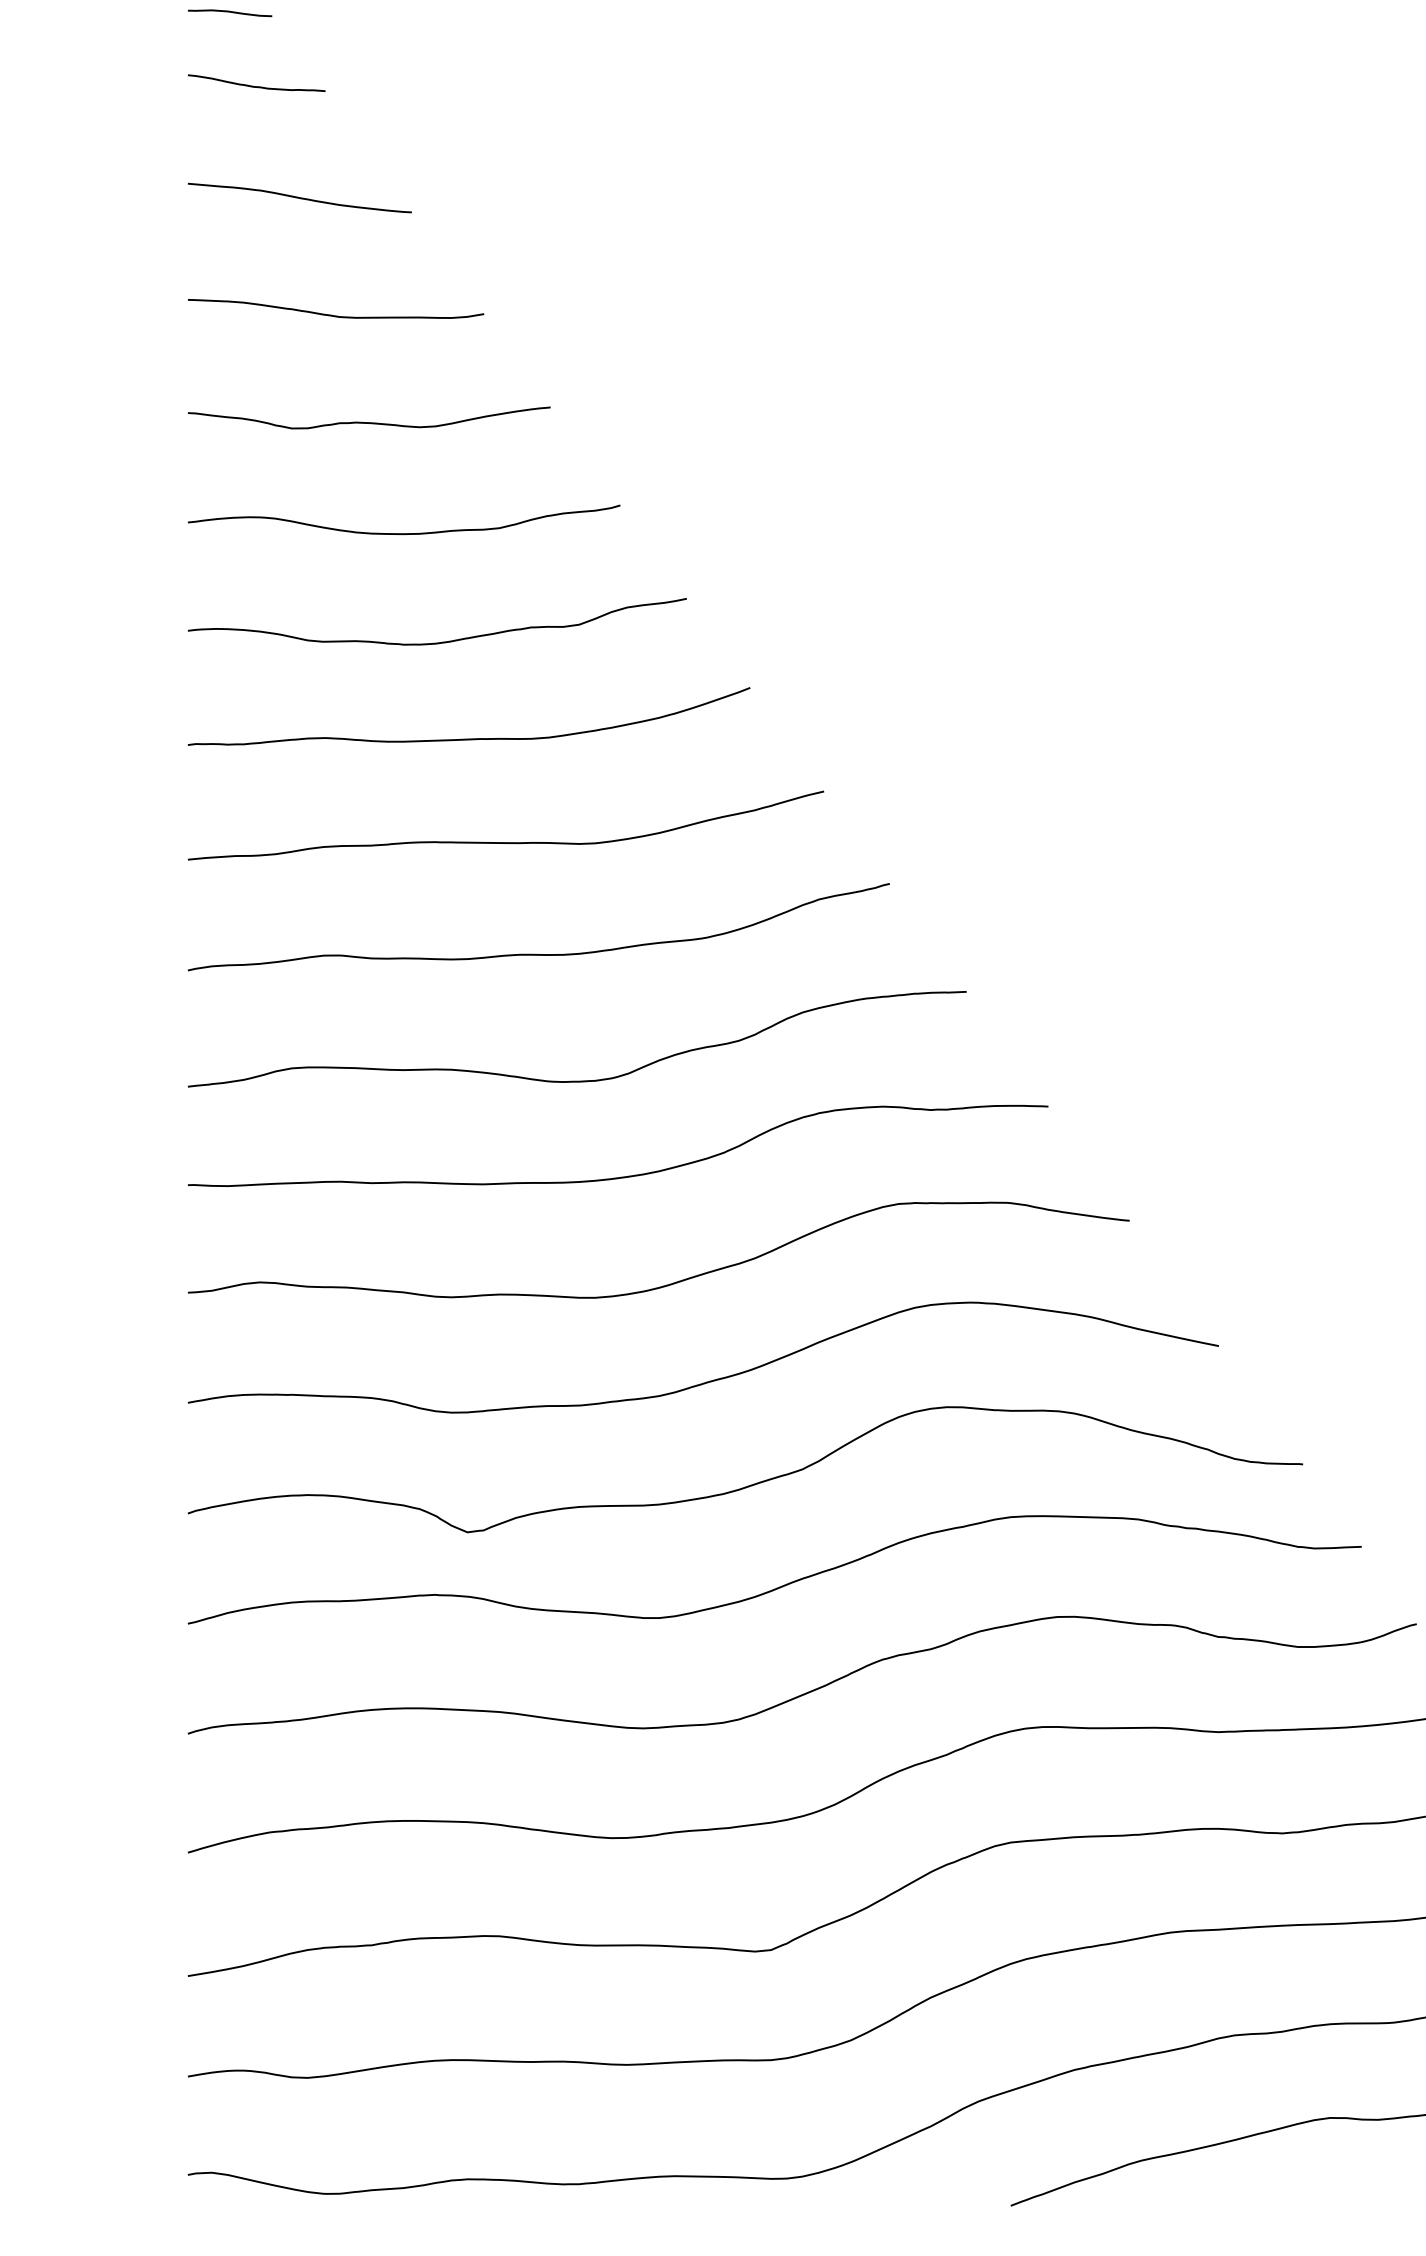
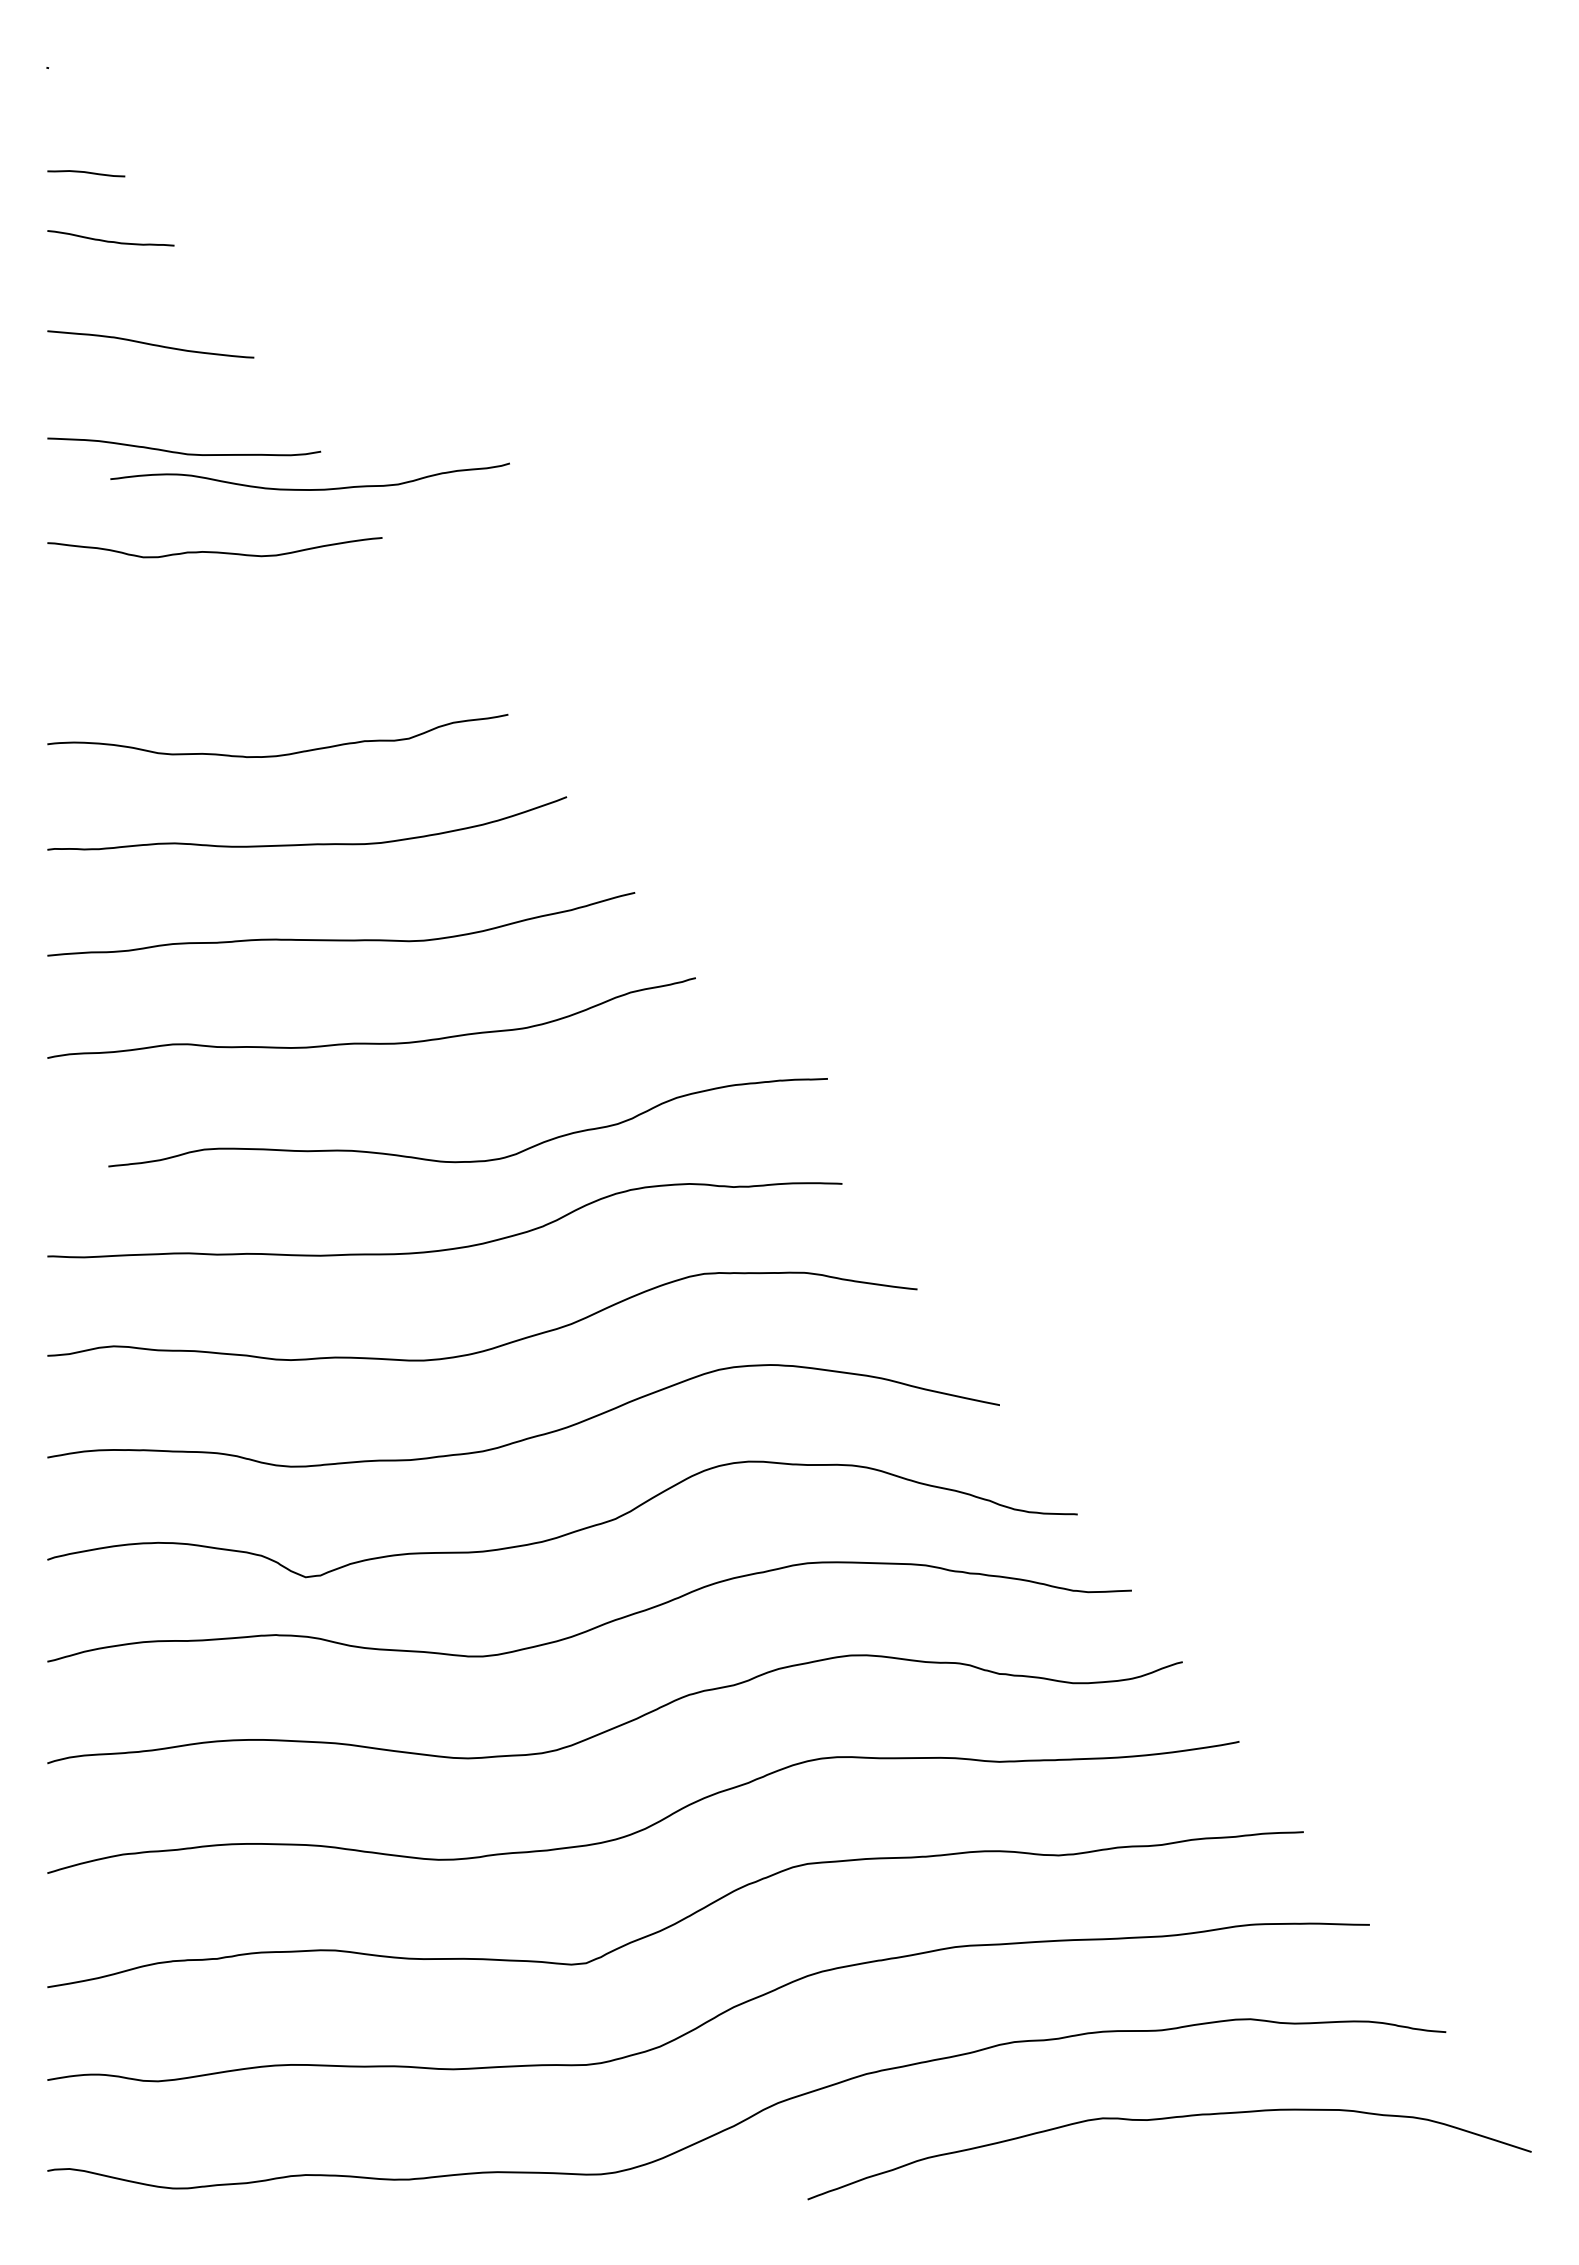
curve: (403, 533) -> (309, 489), moved
curve: (580, 1080) -> (471, 1160), moved

